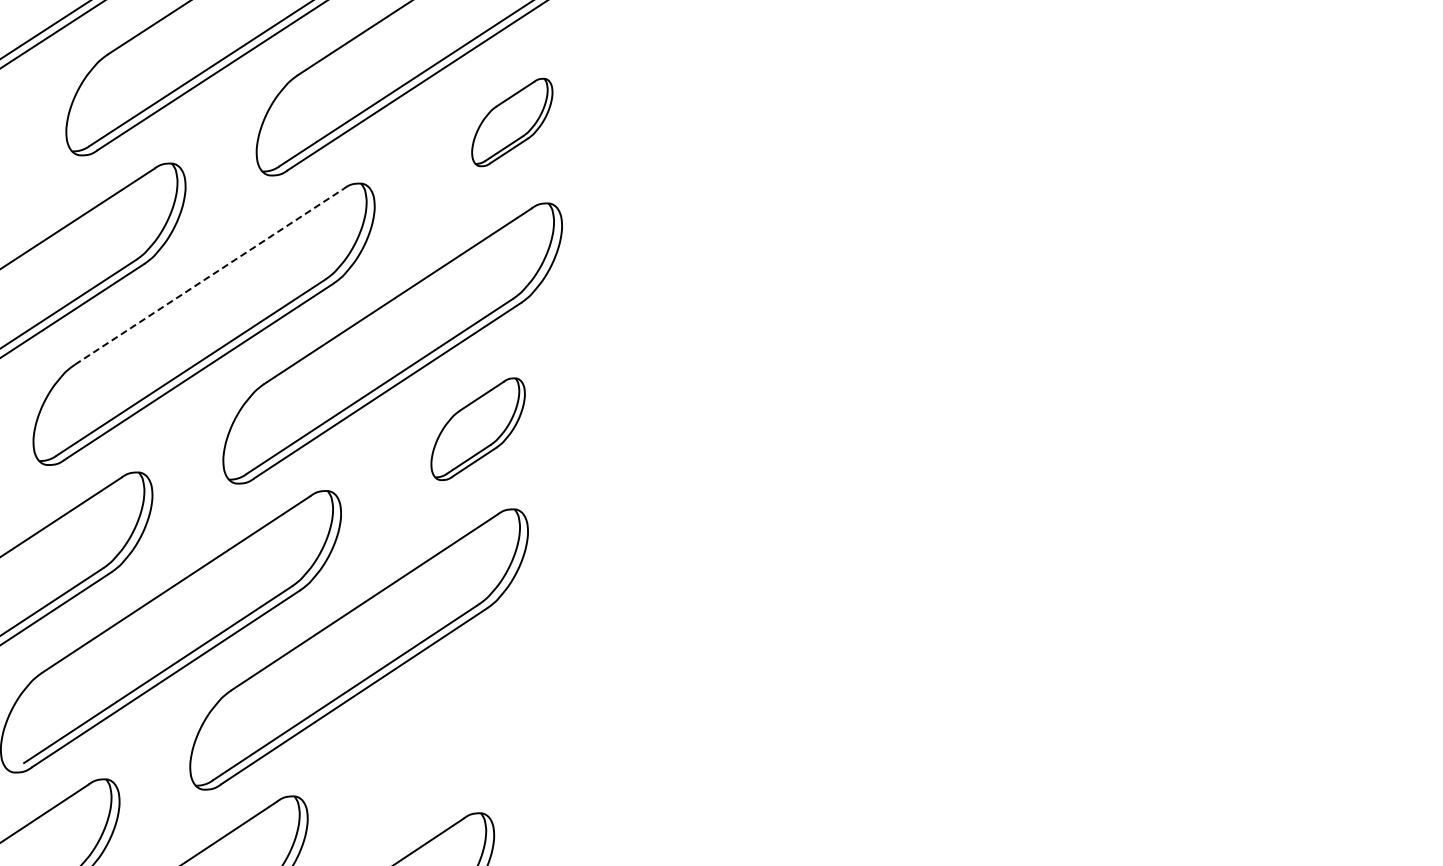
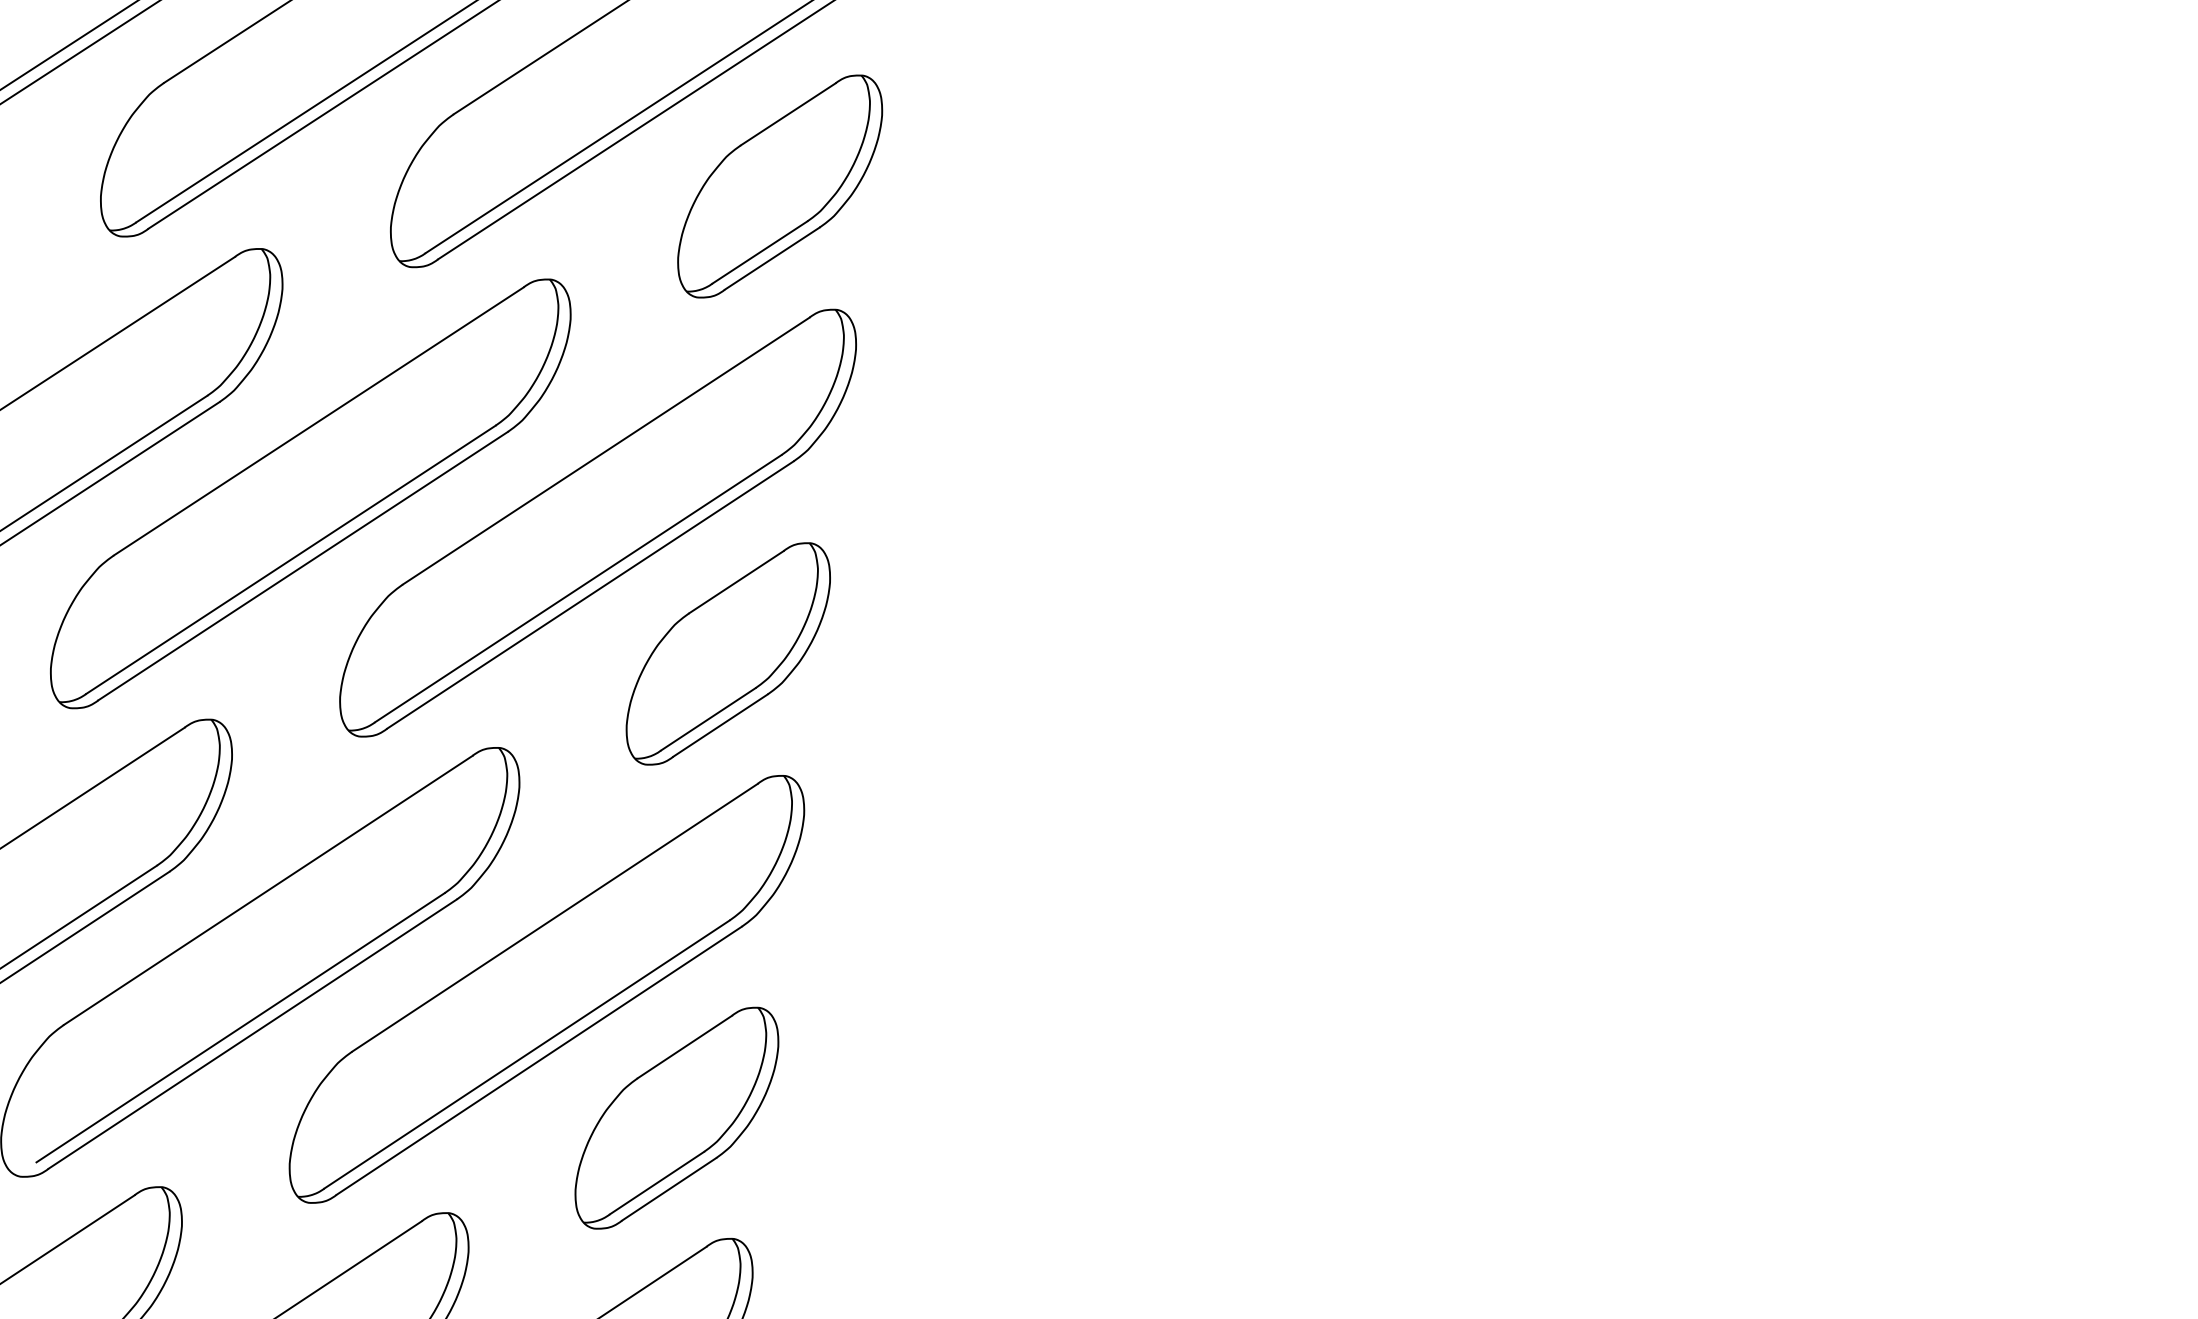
part: (512, 122) -> (780, 186), size x1.67
line: (209, 276) -> (318, 421), dashed -> solid
part: (477, 428) -> (727, 652), size x1.43
part: (444, 733) -> (676, 1117), added

